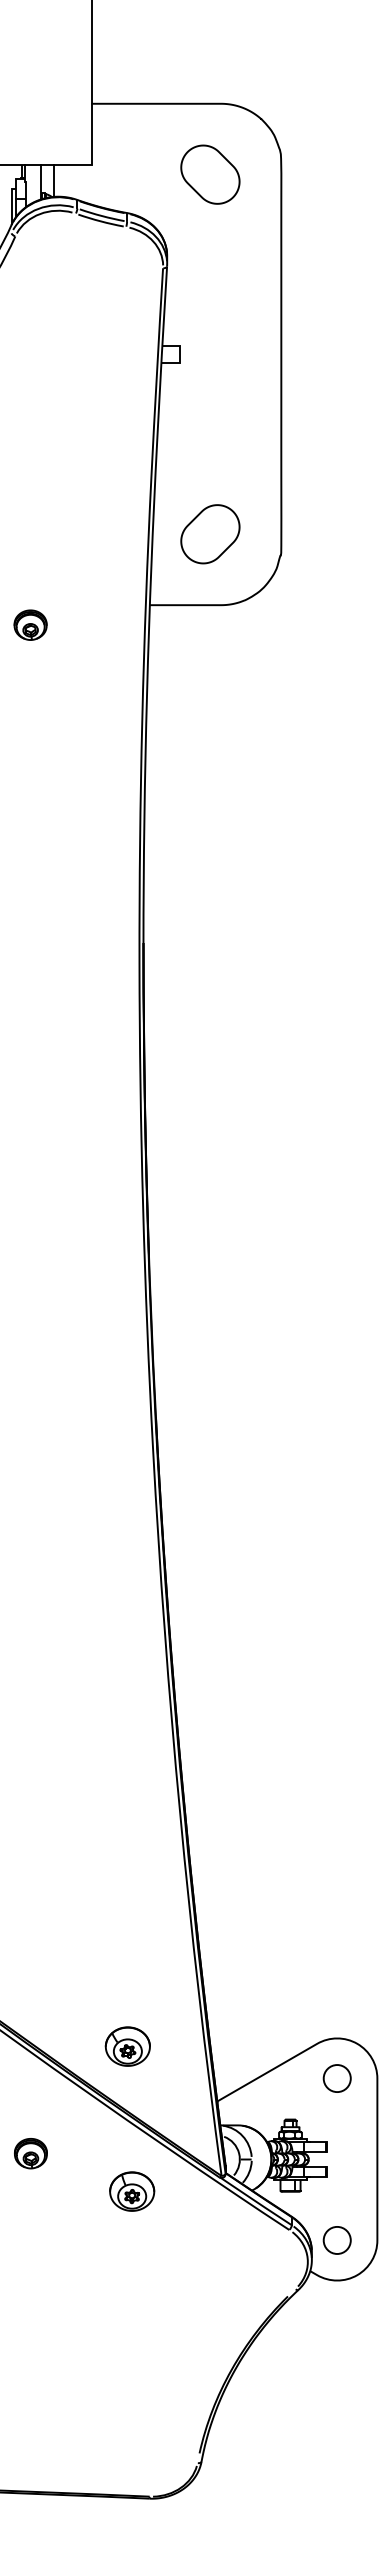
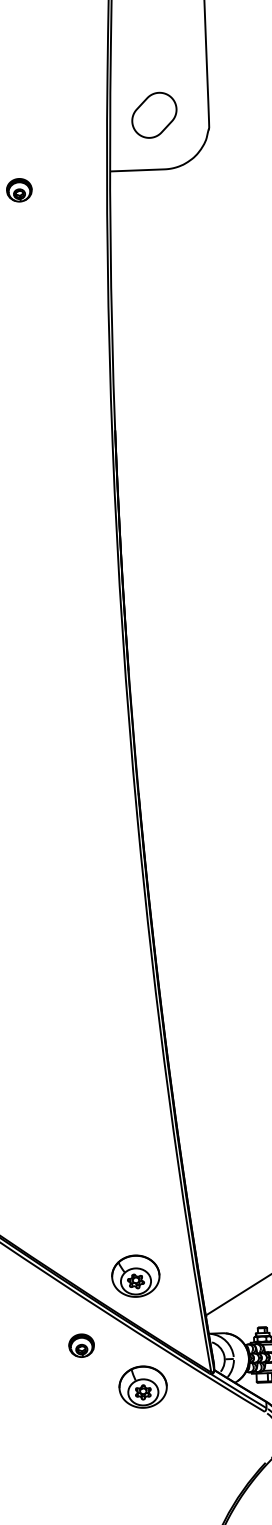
part: (127, 2046) -> (135, 1276), size x1.4
part: (30, 2153) -> (81, 1345), moved
part: (132, 2191) -> (143, 1386), size x1.4

